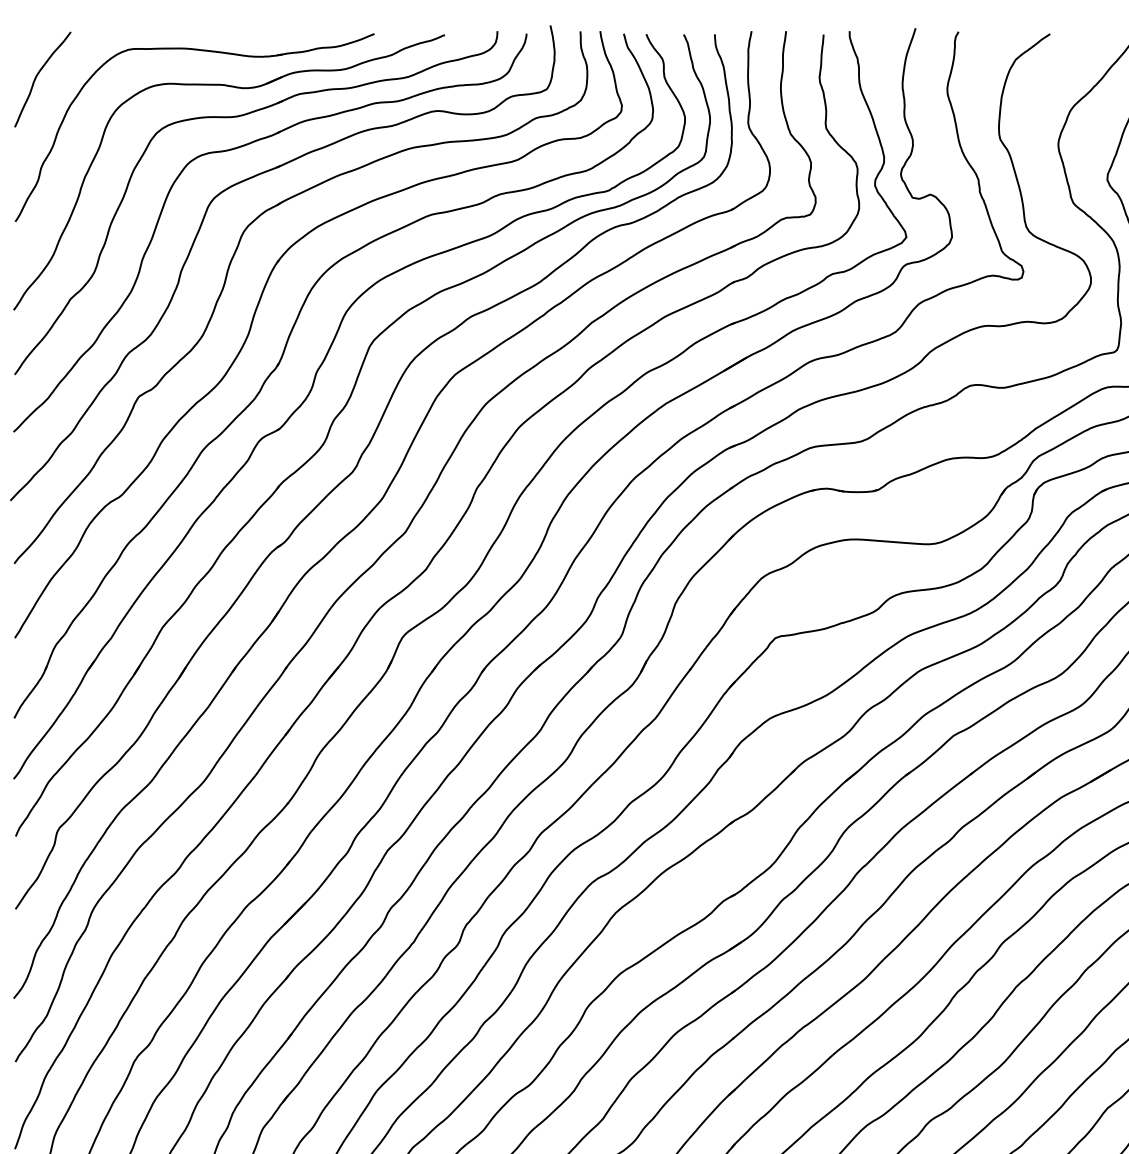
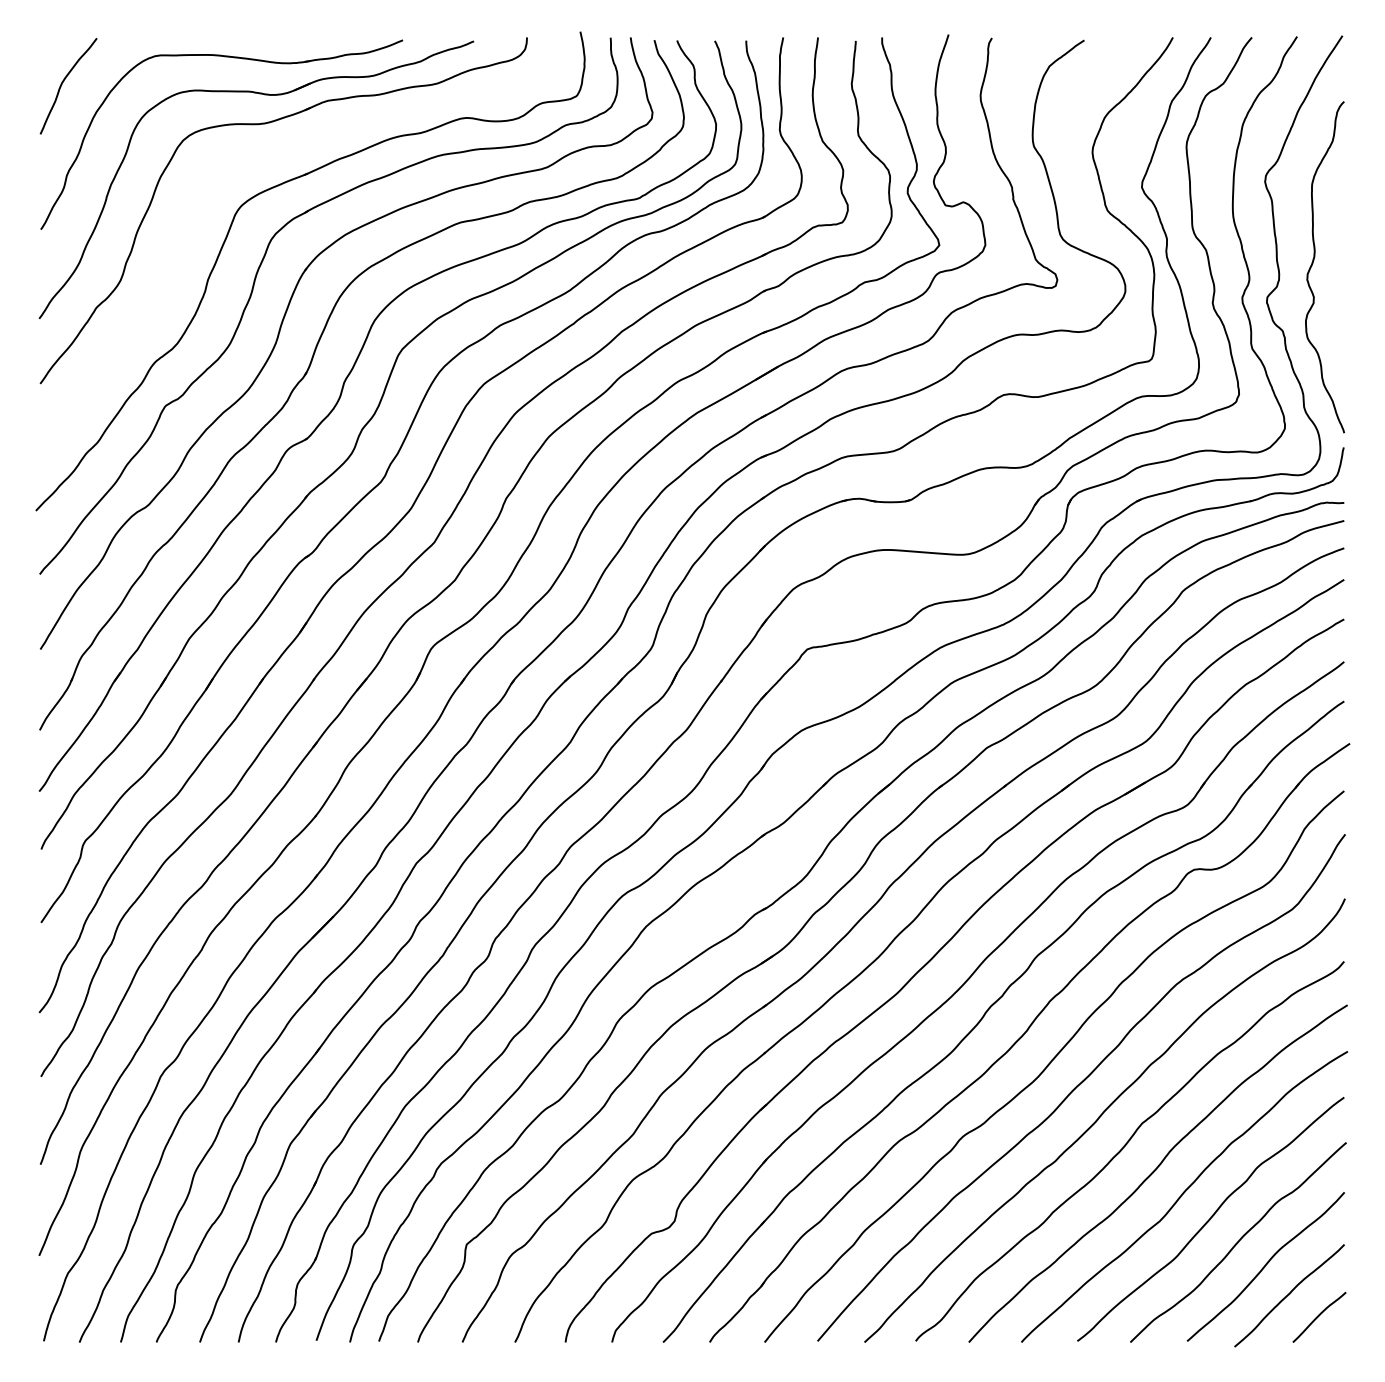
part: (243, 147) -> (270, 154), removed

